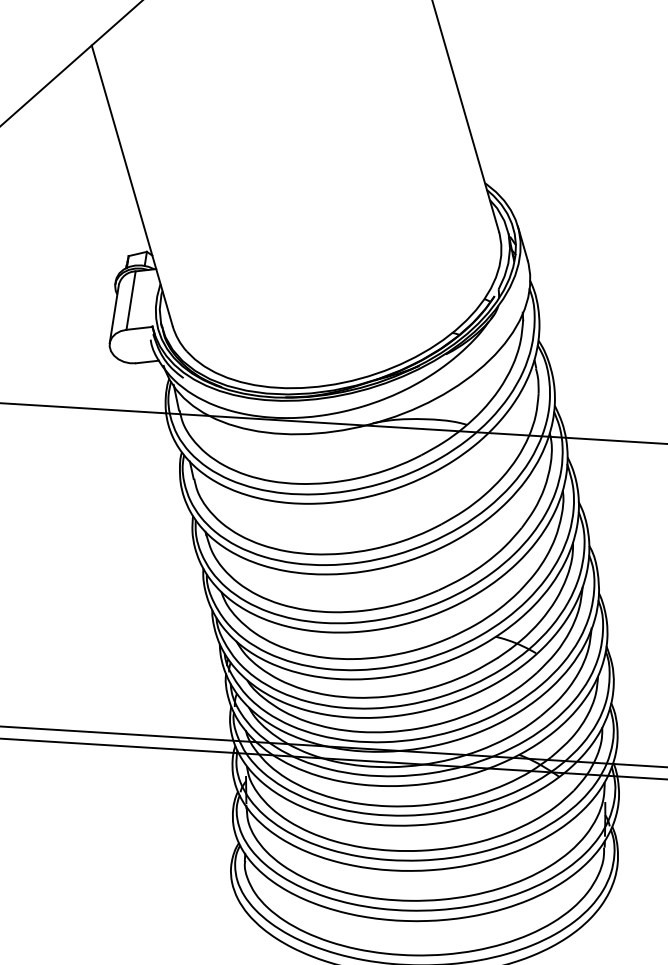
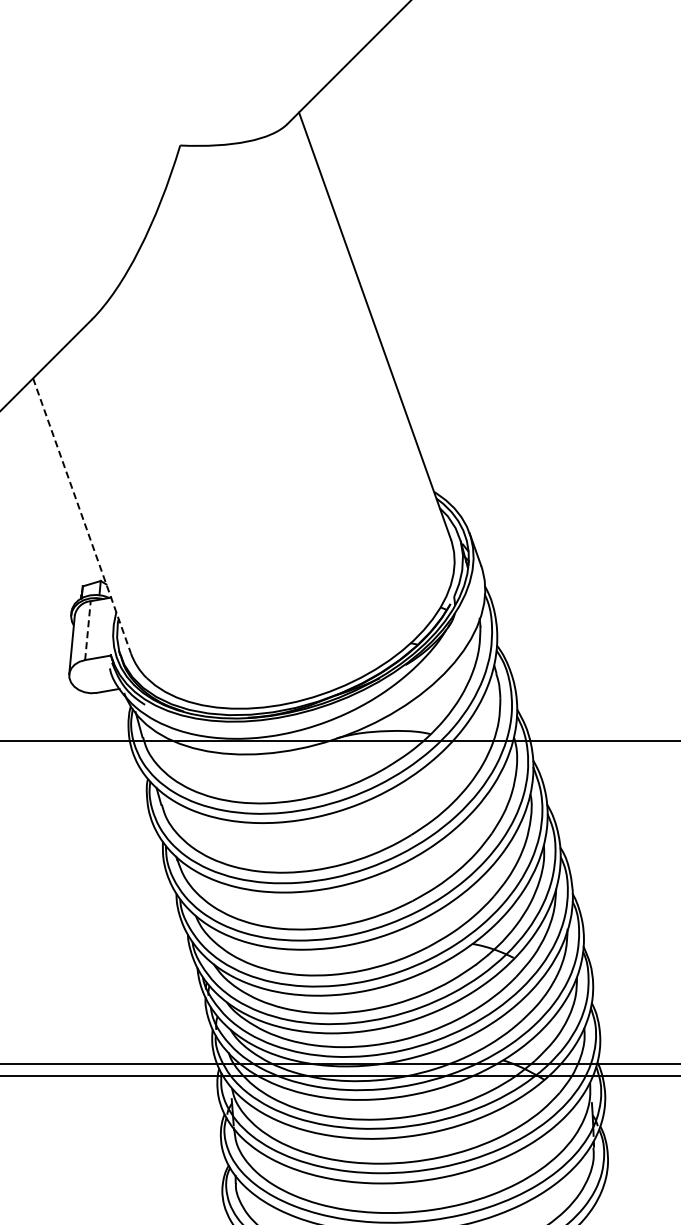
line: (132, 186) -> (82, 516), solid -> dashed
line: (130, 300) -> (87, 630), solid -> dashed

